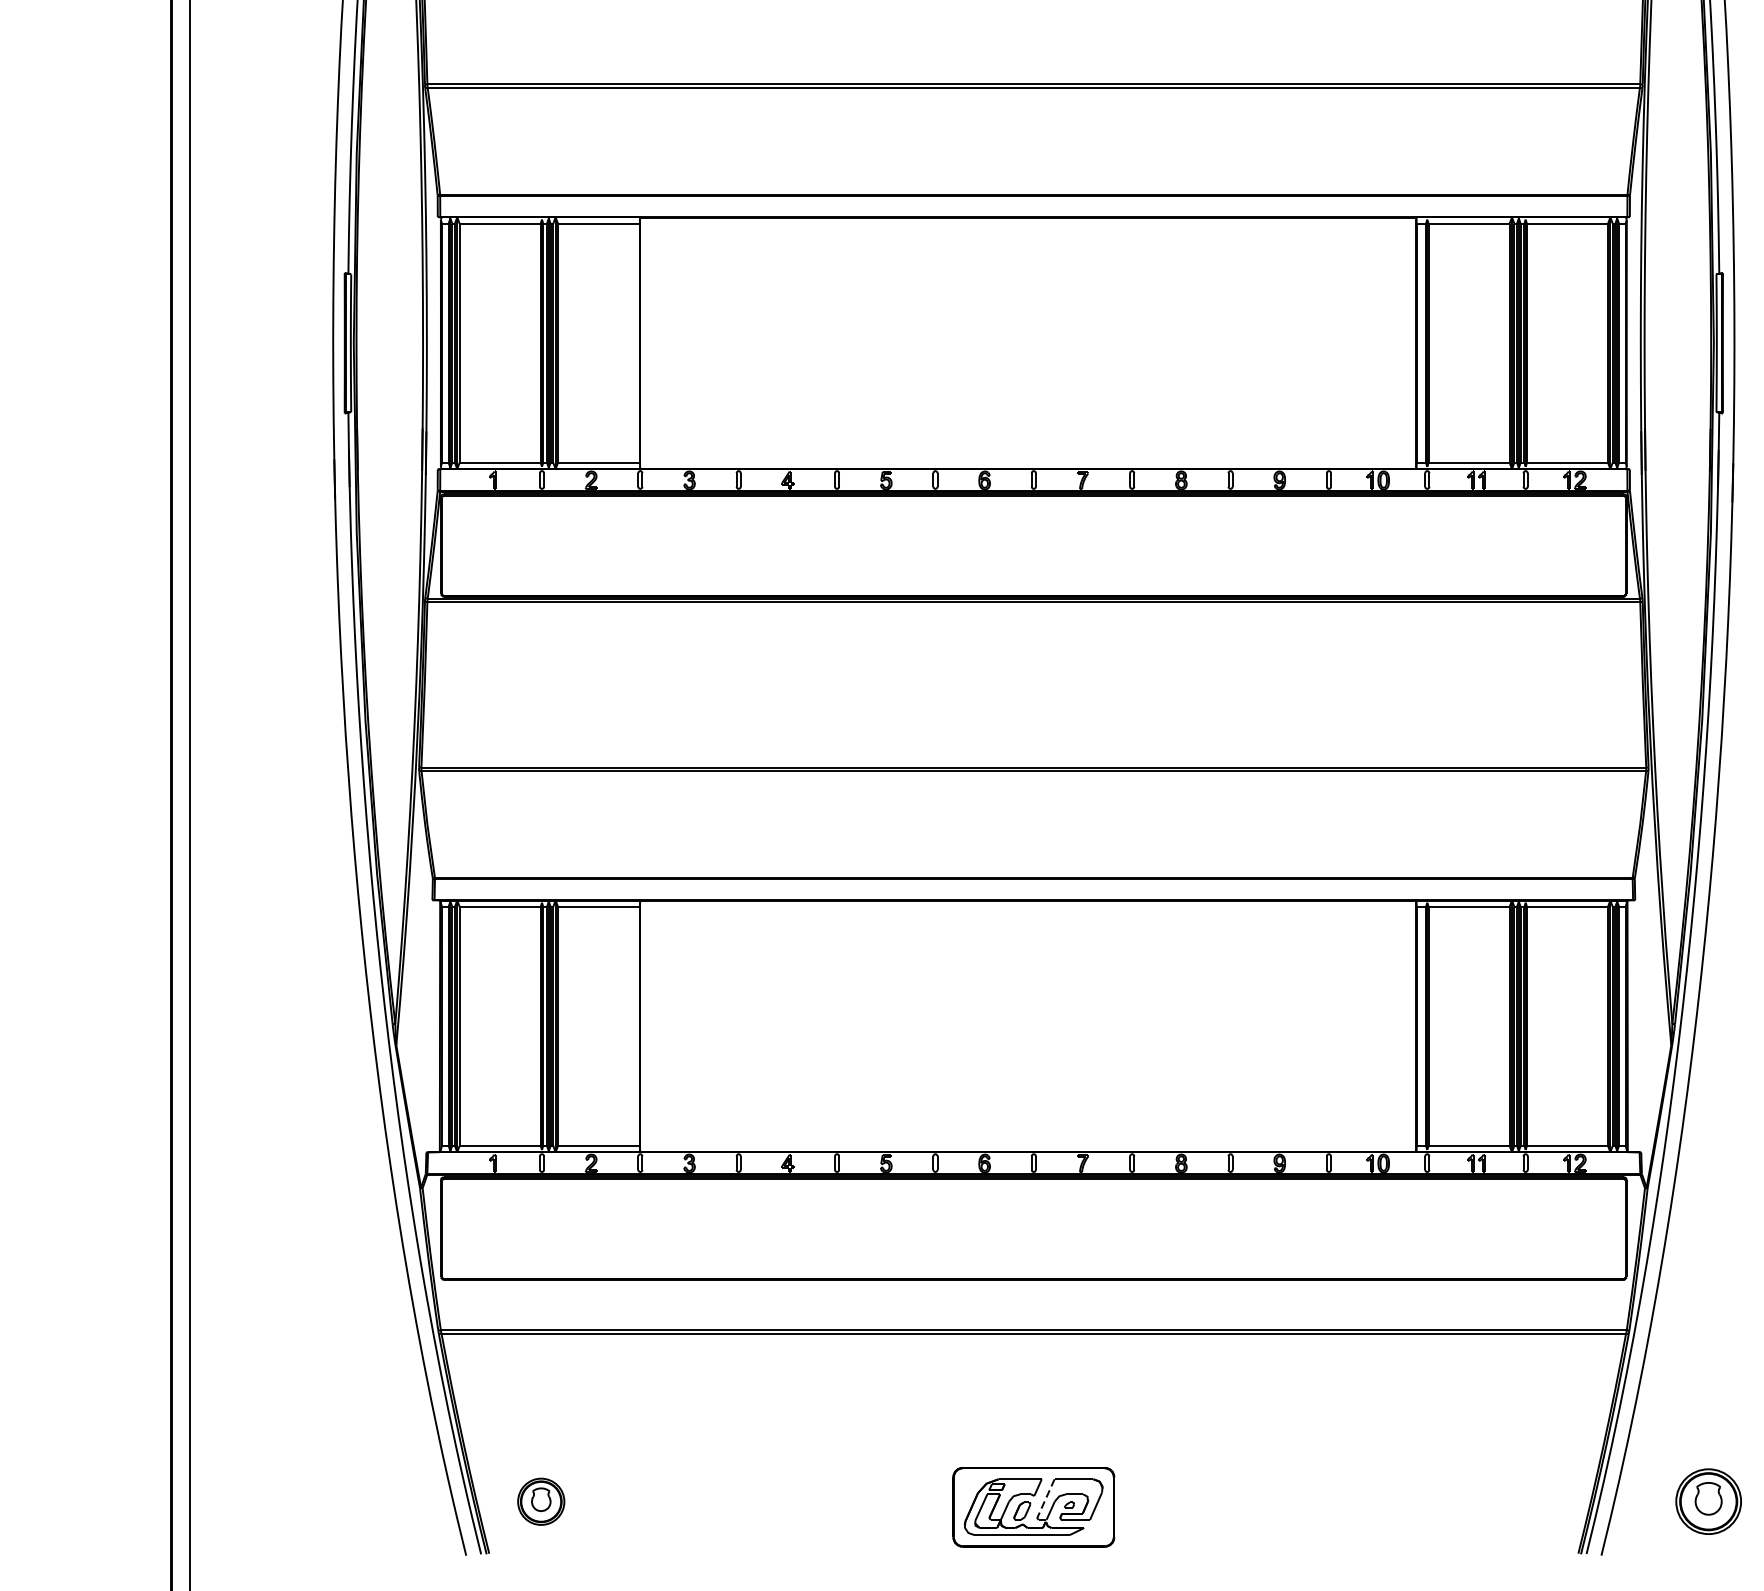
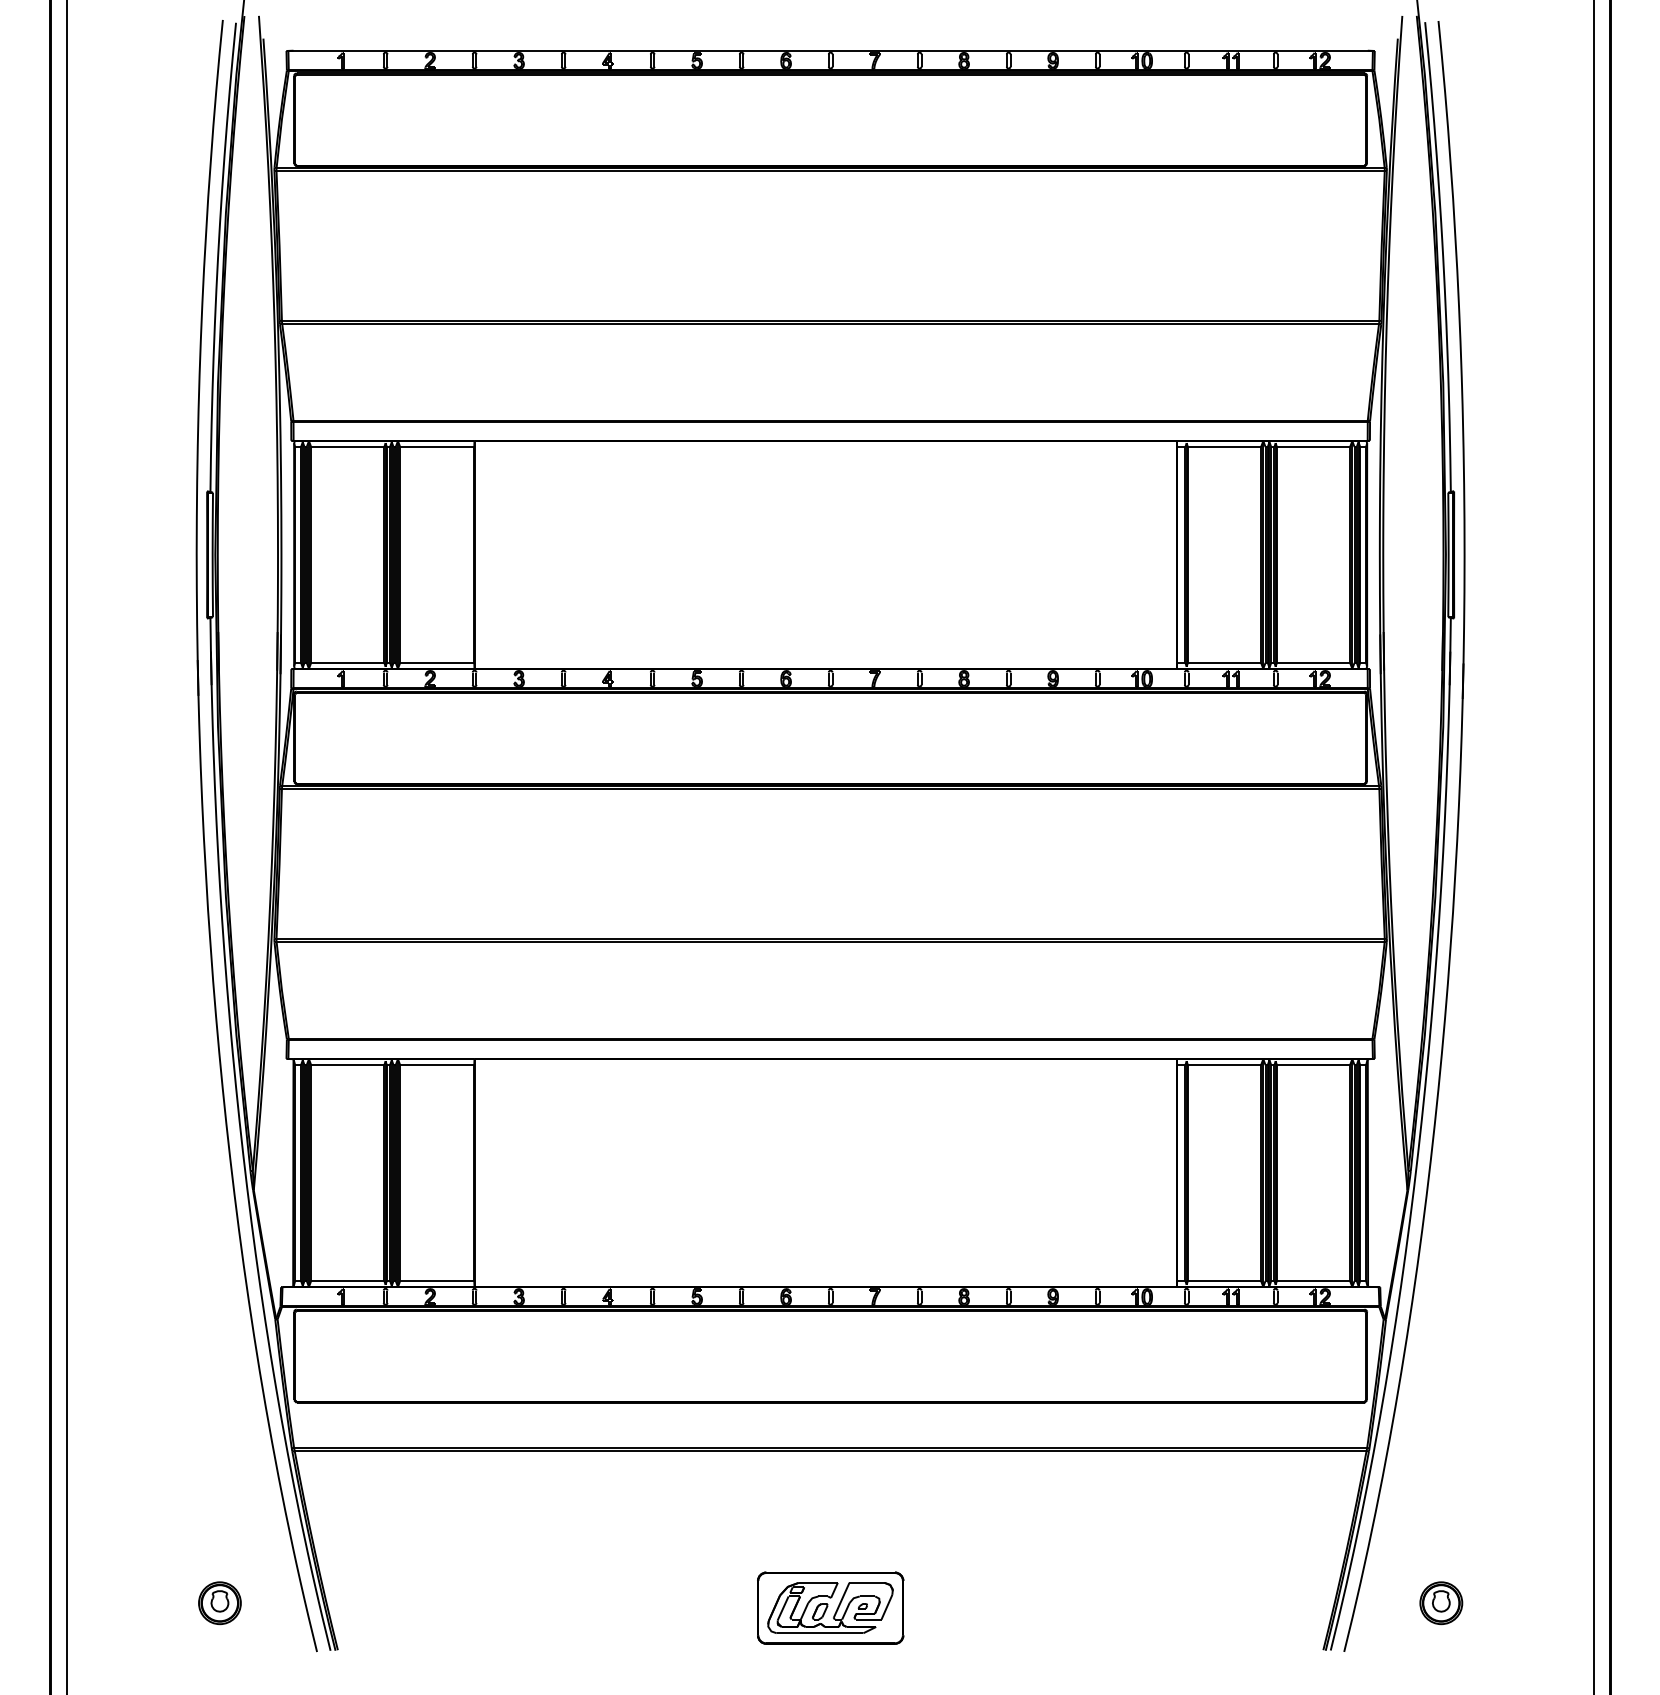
line: (1045, 1498) -> (841, 1600), dashed -> solid
part: (540, 1502) -> (219, 1603), moved
part: (1708, 1502) -> (1441, 1603), size x0.71

